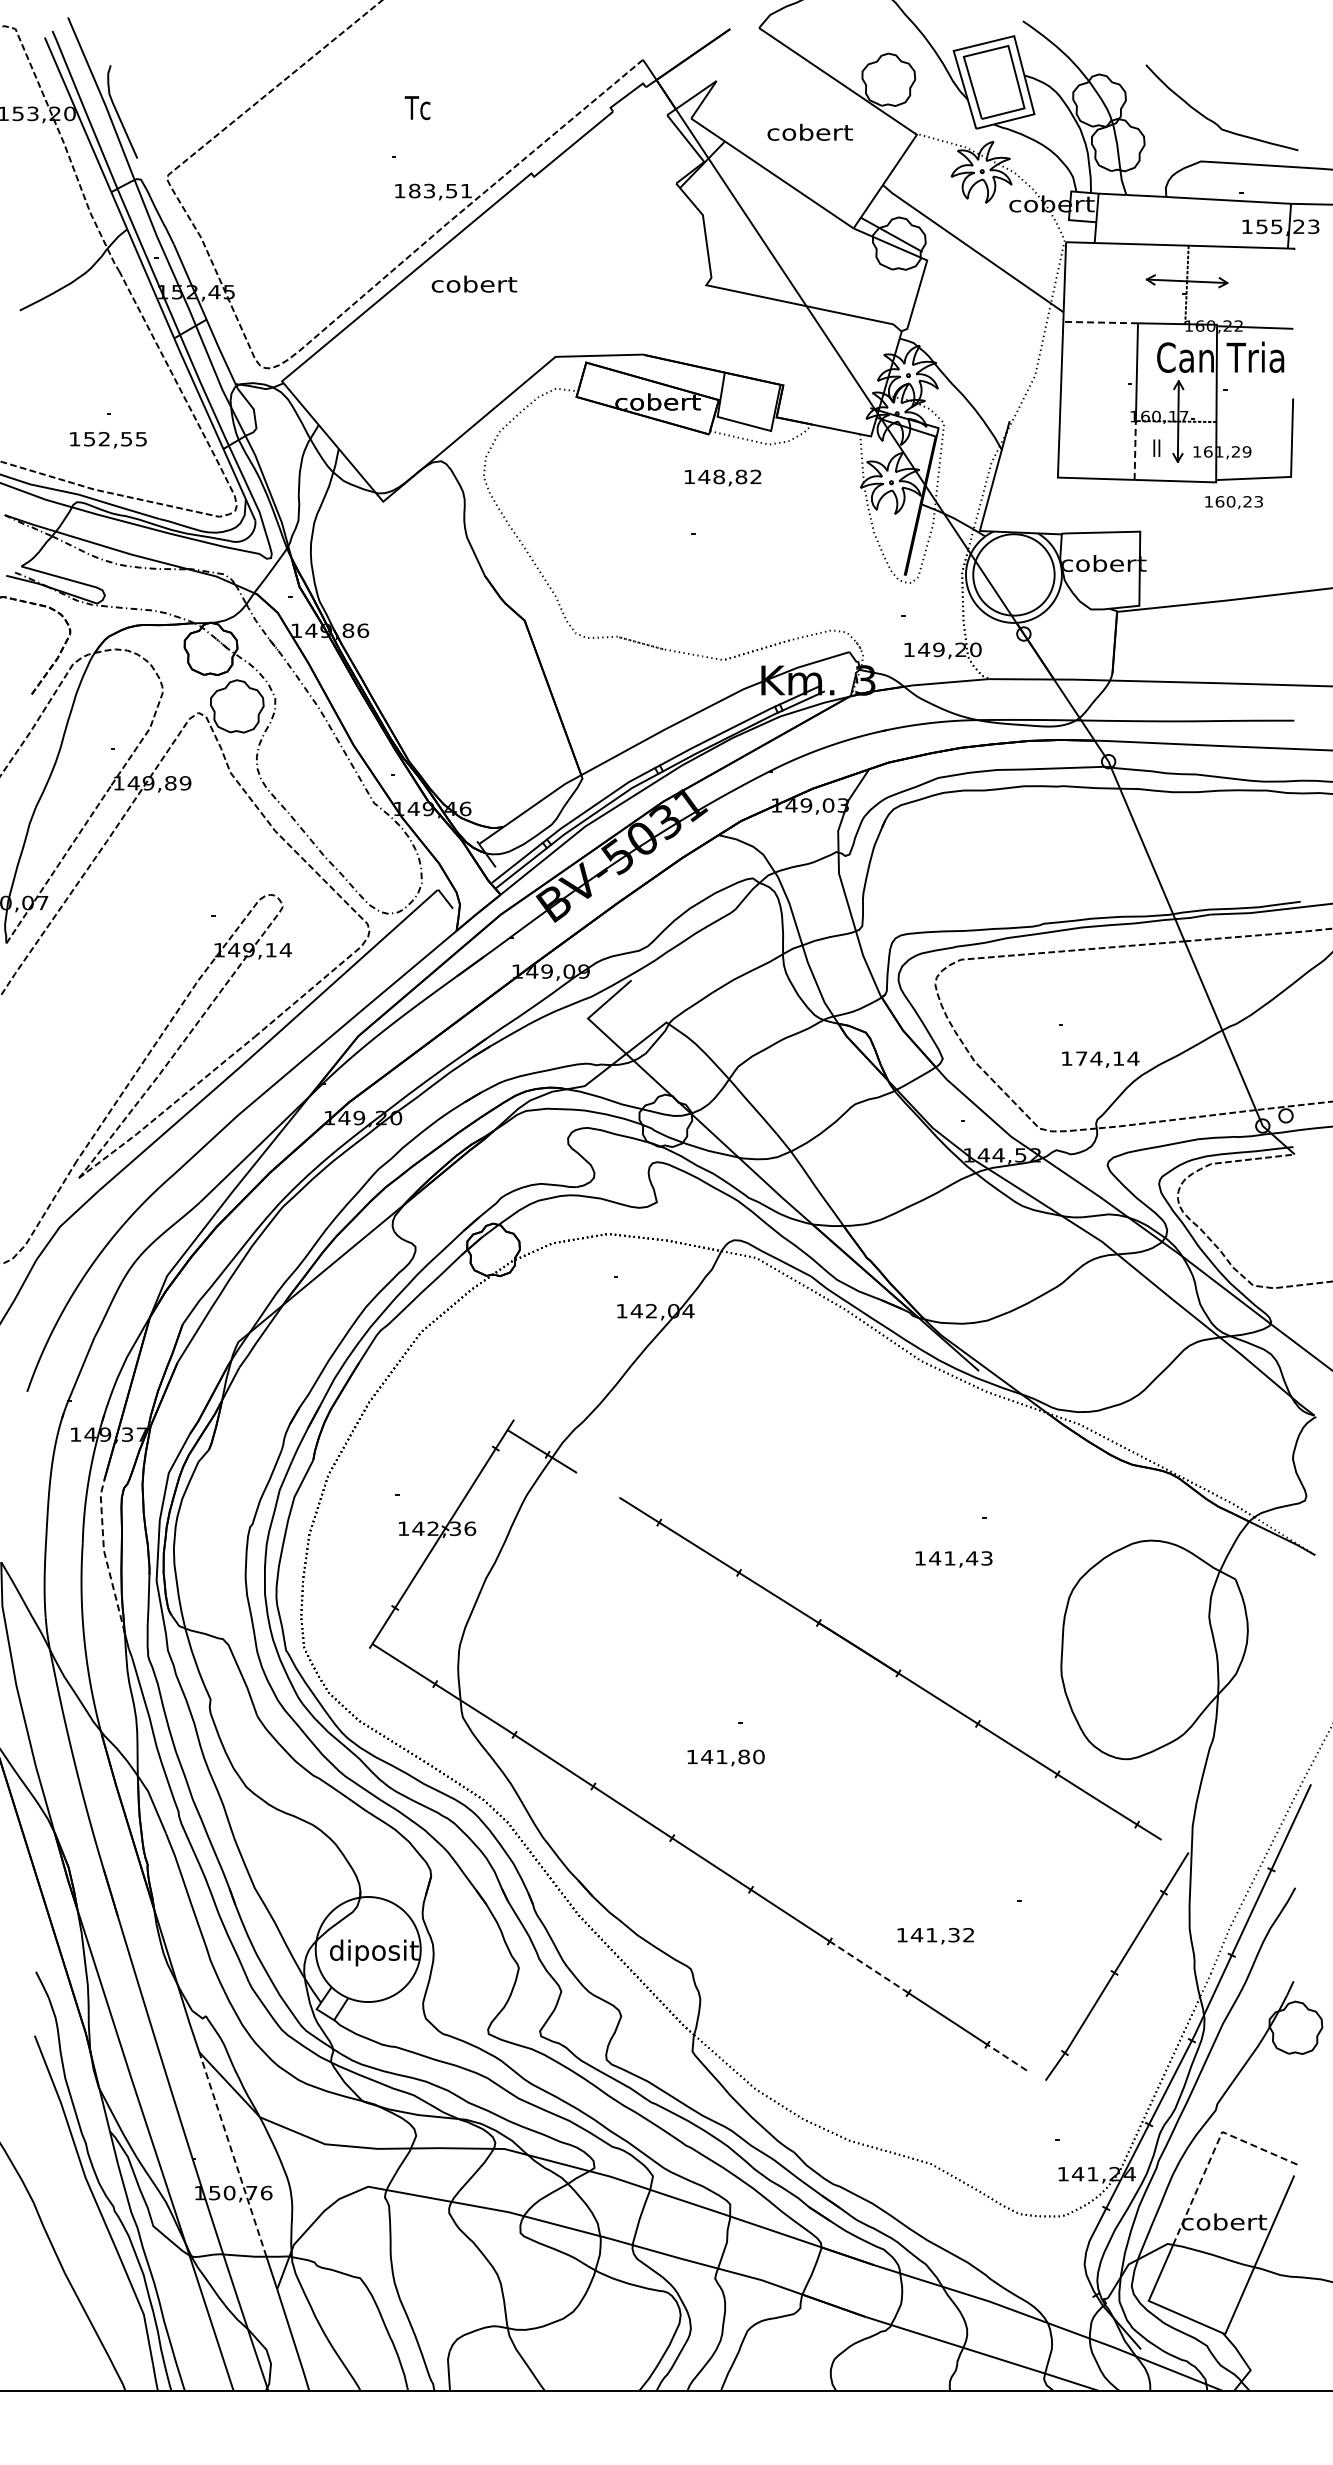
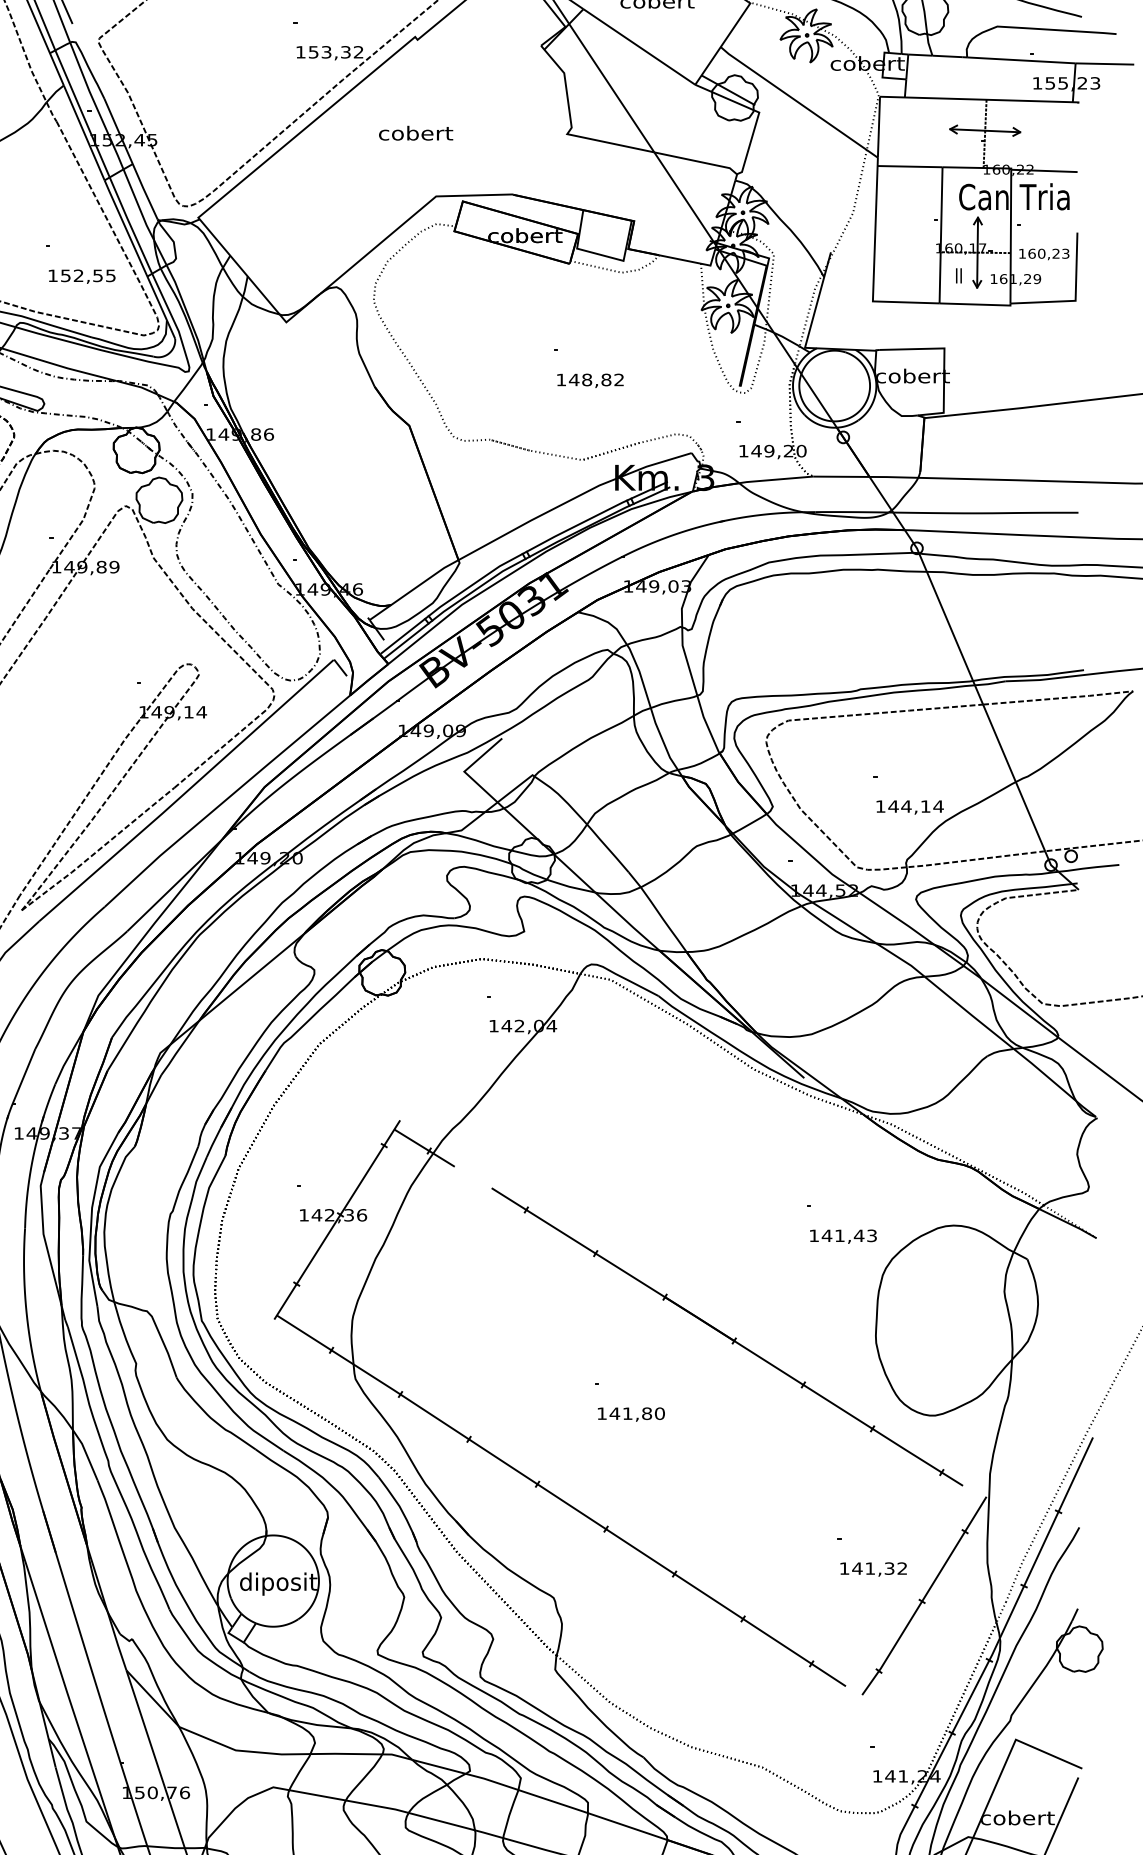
text: (440, 190) -> (336, 51), 183,51 -> 153,32
text: (474, 283) -> (416, 132), moved
line: (1100, 322) -> (909, 166), dashed -> solid
text: (108, 440) -> (82, 276), moved
line: (1135, 449) -> (940, 276), dashed -> solid
text: (722, 477) -> (589, 380), moved
text: (1233, 502) -> (1043, 254), moved
text: (1081, 1058) -> (893, 806), 174,14 -> 144,14
line: (105, 1555) -> (44, 1238), dashed -> solid
text: (953, 1559) -> (842, 1236), moved
text: (725, 1757) -> (630, 1414), moved
text: (935, 1936) -> (873, 1569), moved
line: (868, 1967) -> (708, 1596), dashed -> solid
line: (1007, 2057) -> (829, 1674), dashed -> solid
line: (1214, 2149) -> (1009, 1754), dashed -> solid
line: (232, 2154) -> (155, 1759), dashed -> solid

